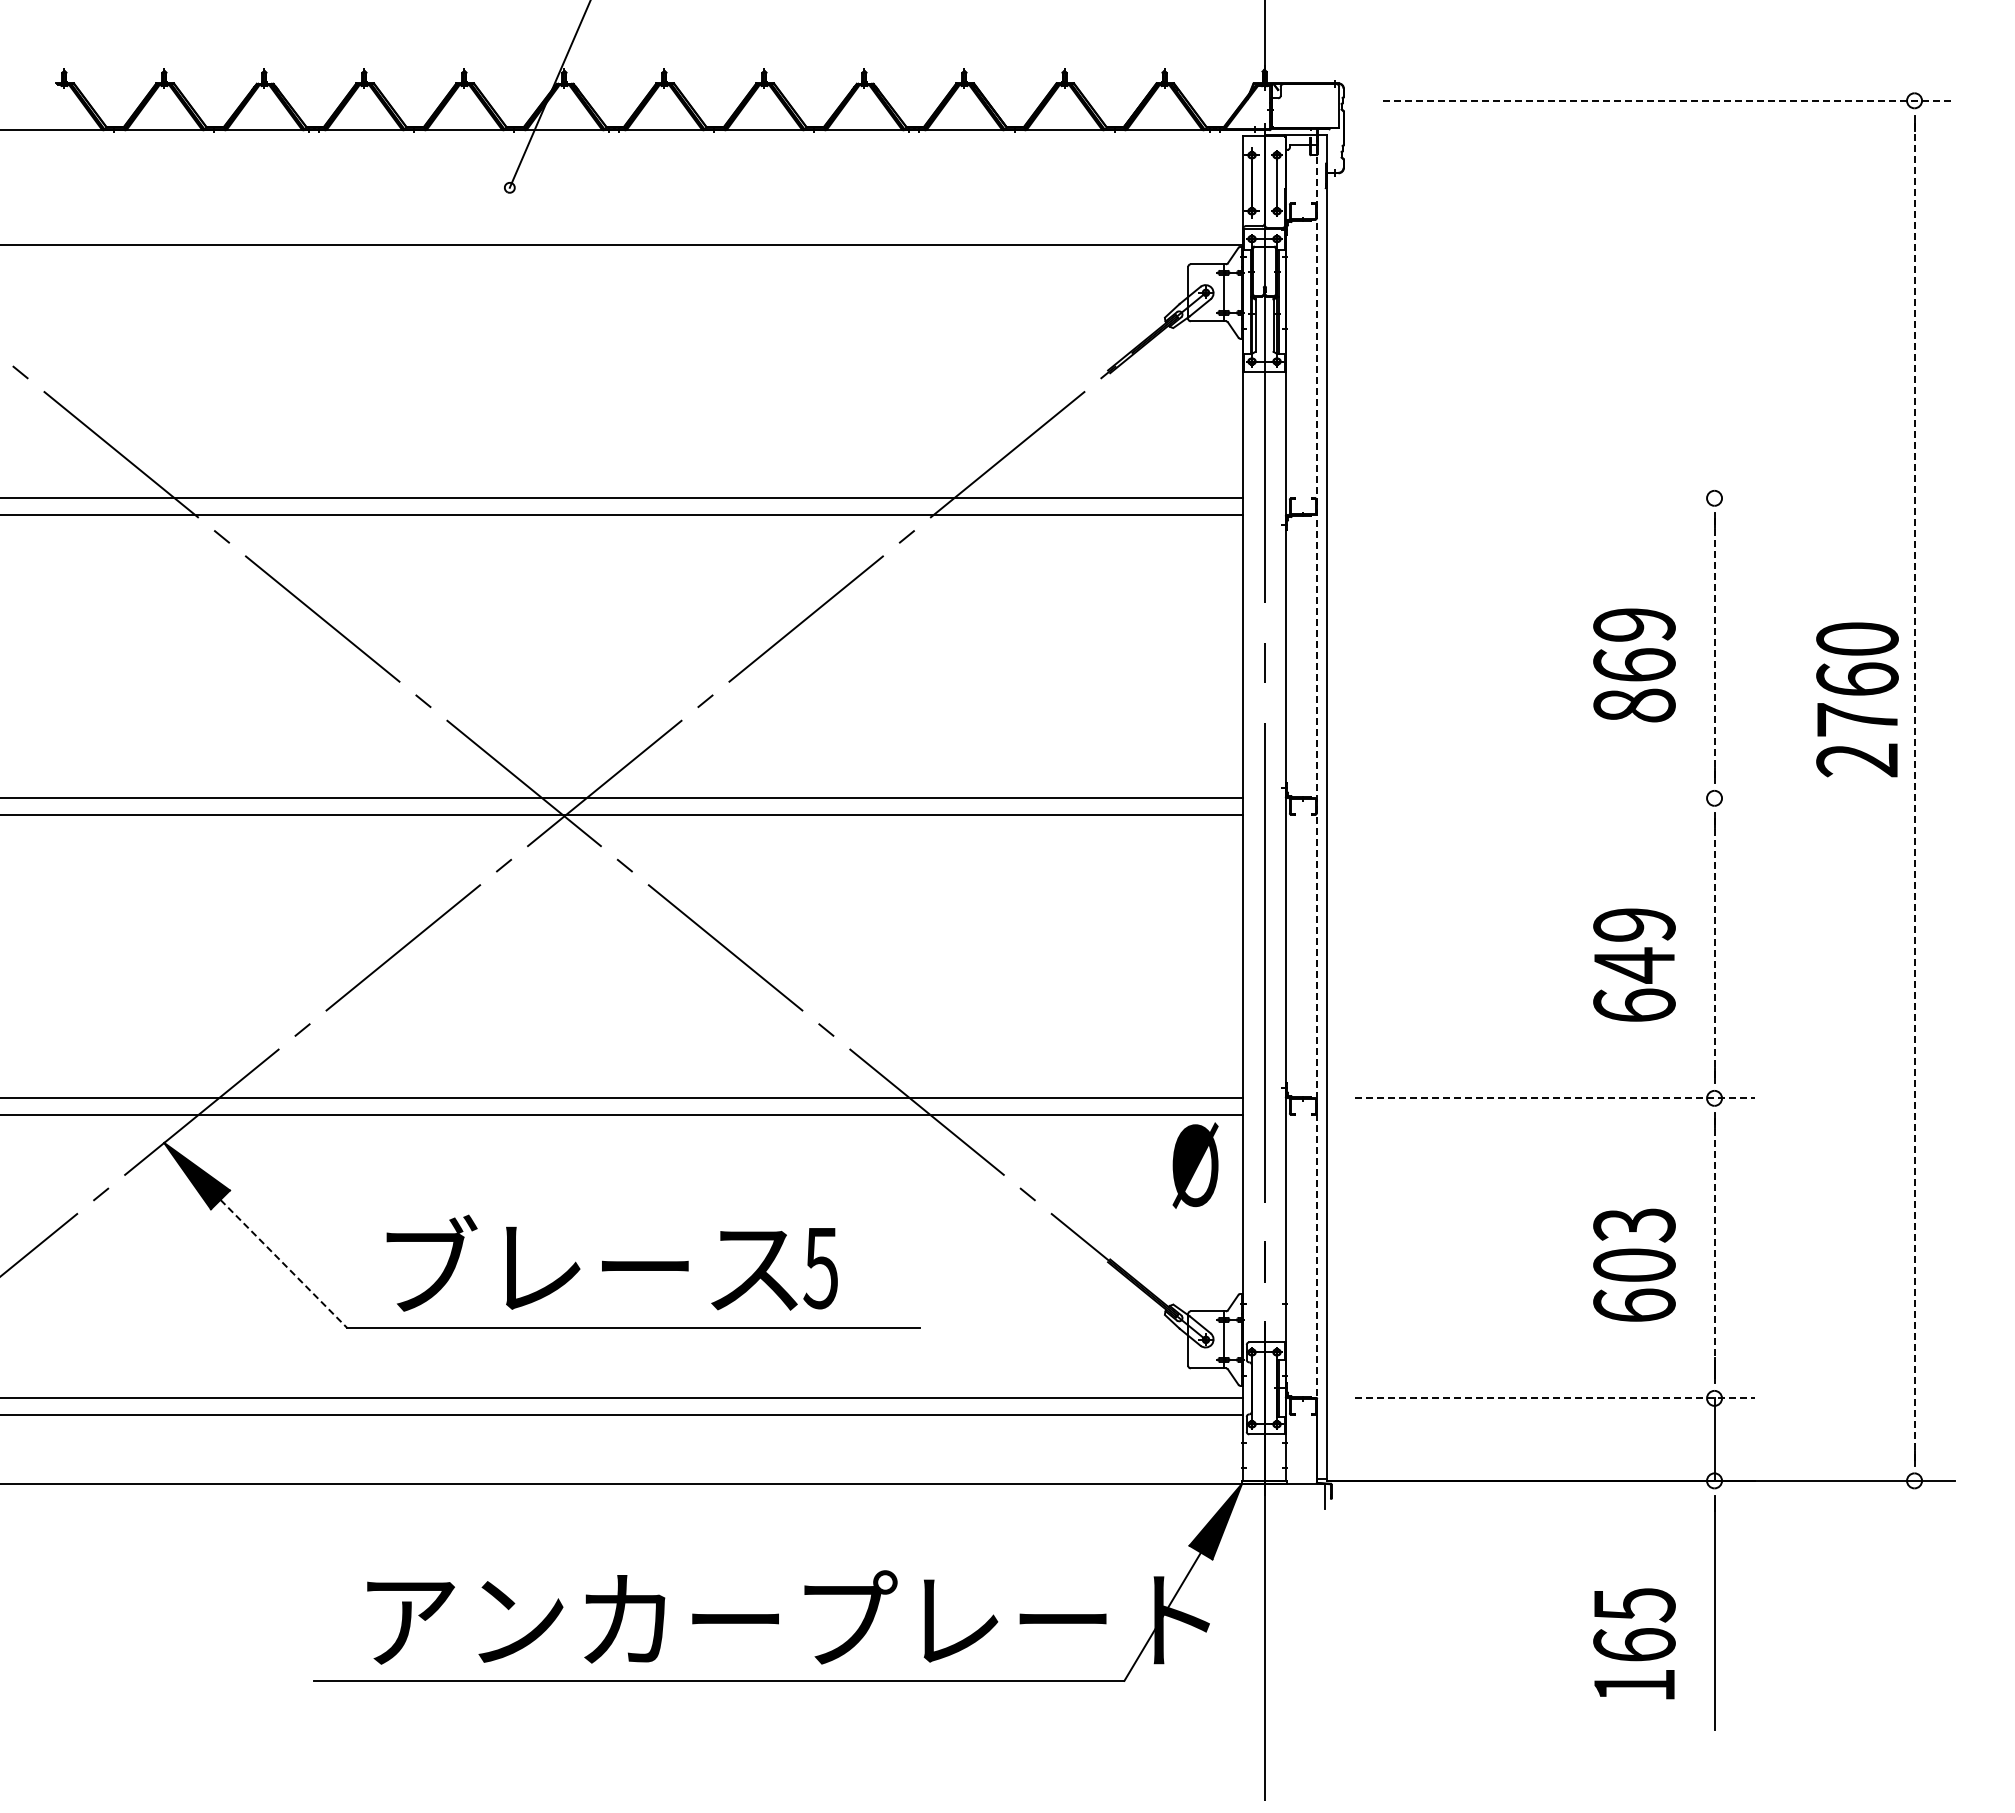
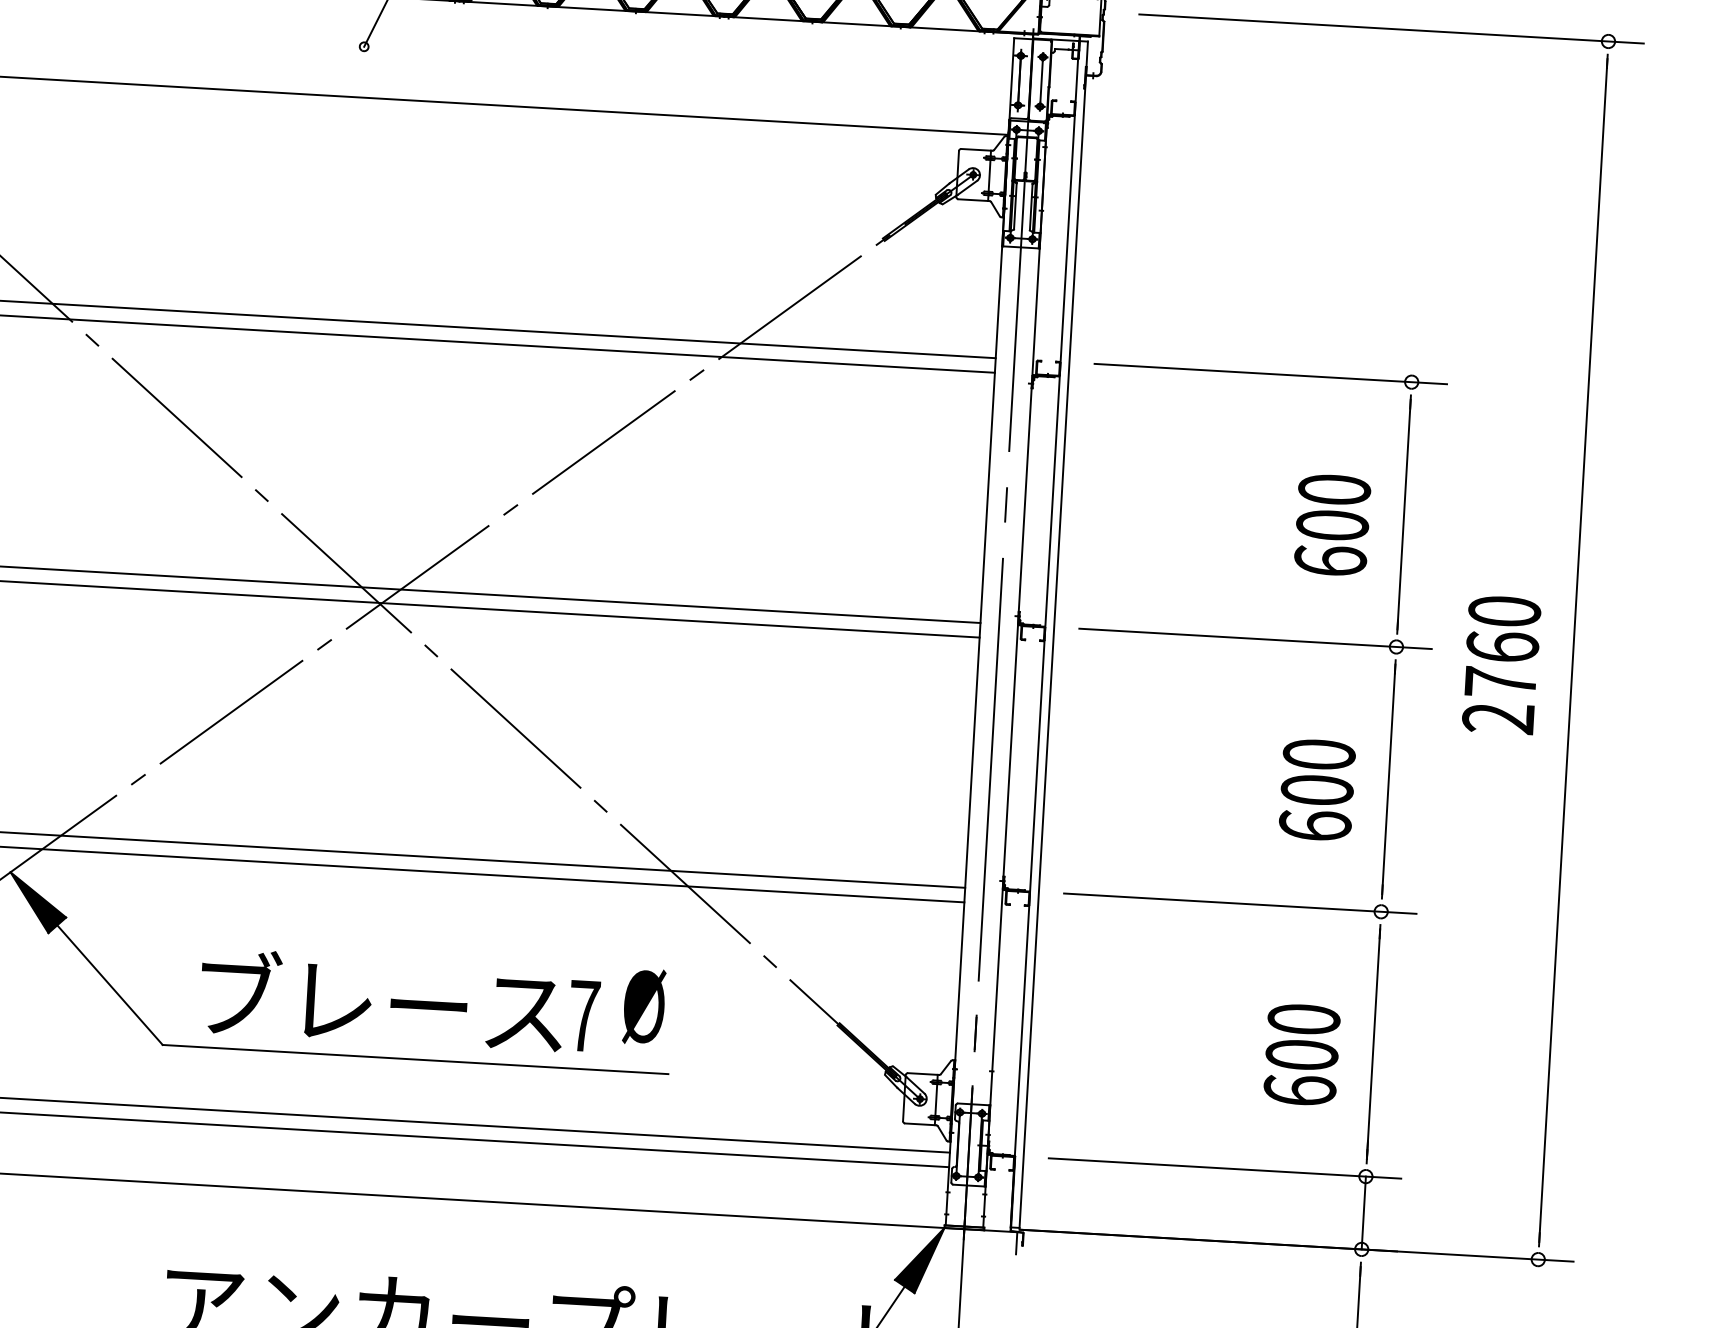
line: (1668, 100) -> (1391, 28), dashed -> solid
line: (1554, 498) -> (1270, 374), added
line: (1714, 648) -> (1404, 514), dashed -> solid
text: (1634, 665) -> (1332, 525), 869 -> 600
text: (1857, 699) -> (1501, 664), moved
line: (1914, 790) -> (1573, 650), dashed -> solid
line: (1554, 798) -> (1255, 638), added
line: (1316, 807) -> (1044, 634), dashed -> solid
text: (1634, 945) -> (1318, 772), 649 -> 600
line: (1714, 948) -> (1388, 779), dashed -> solid
line: (1554, 1098) -> (1239, 903), dashed -> solid
text: (1195, 1165) -> (644, 1006), moved
text: (1634, 1225) -> (1304, 1019), 603 -> 600
line: (1714, 1248) -> (1373, 1044), dashed -> solid
line: (284, 1264) -> (110, 985), dashed -> solid
text: (820, 1268) -> (583, 1016), 5 -> 7
line: (1554, 1398) -> (1224, 1168), dashed -> solid

